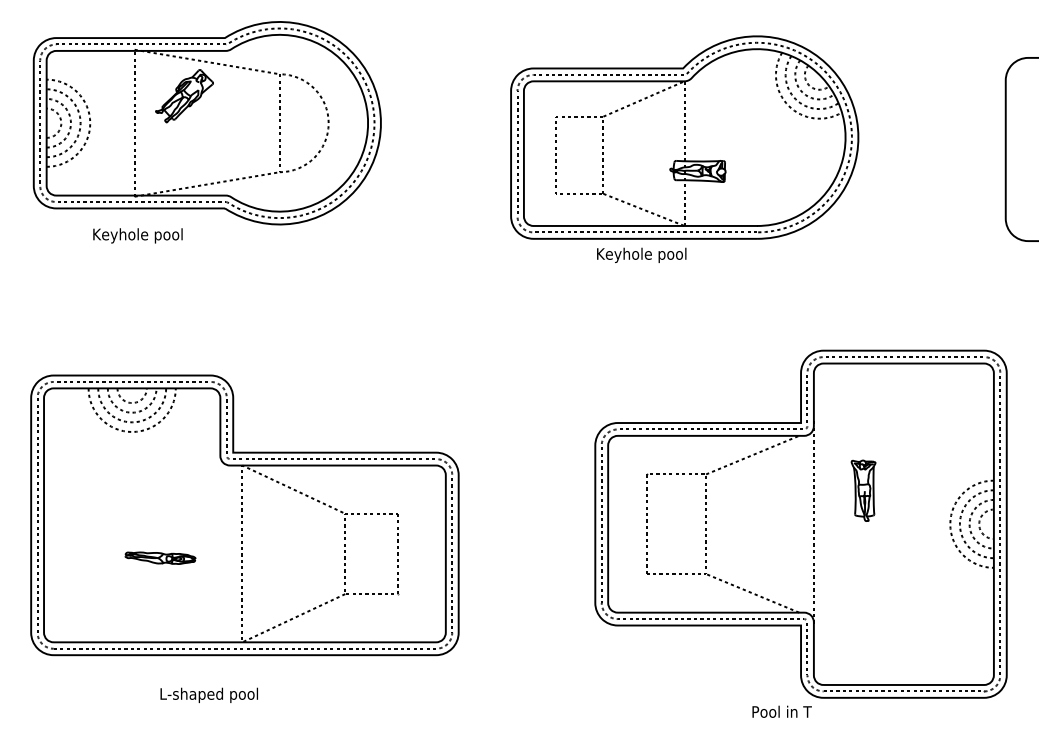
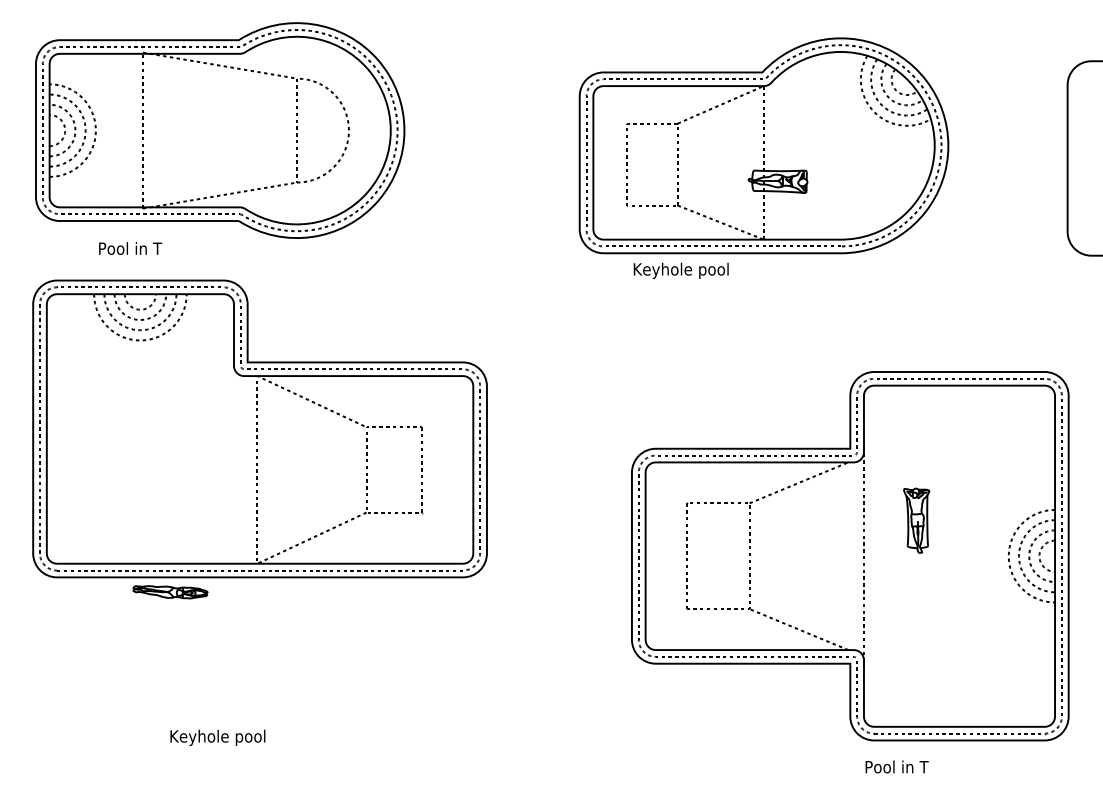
part: (184, 96) -> (195, 102), removed
part: (684, 137) -> (763, 145), moved
text: (138, 235) -> (147, 249), Keyhole pool -> Pool in T
part: (244, 515) -> (259, 429), moved
text: (209, 695) -> (222, 737), L-shaped pool -> Keyhole pool
text: (781, 711) -> (896, 766), moved

